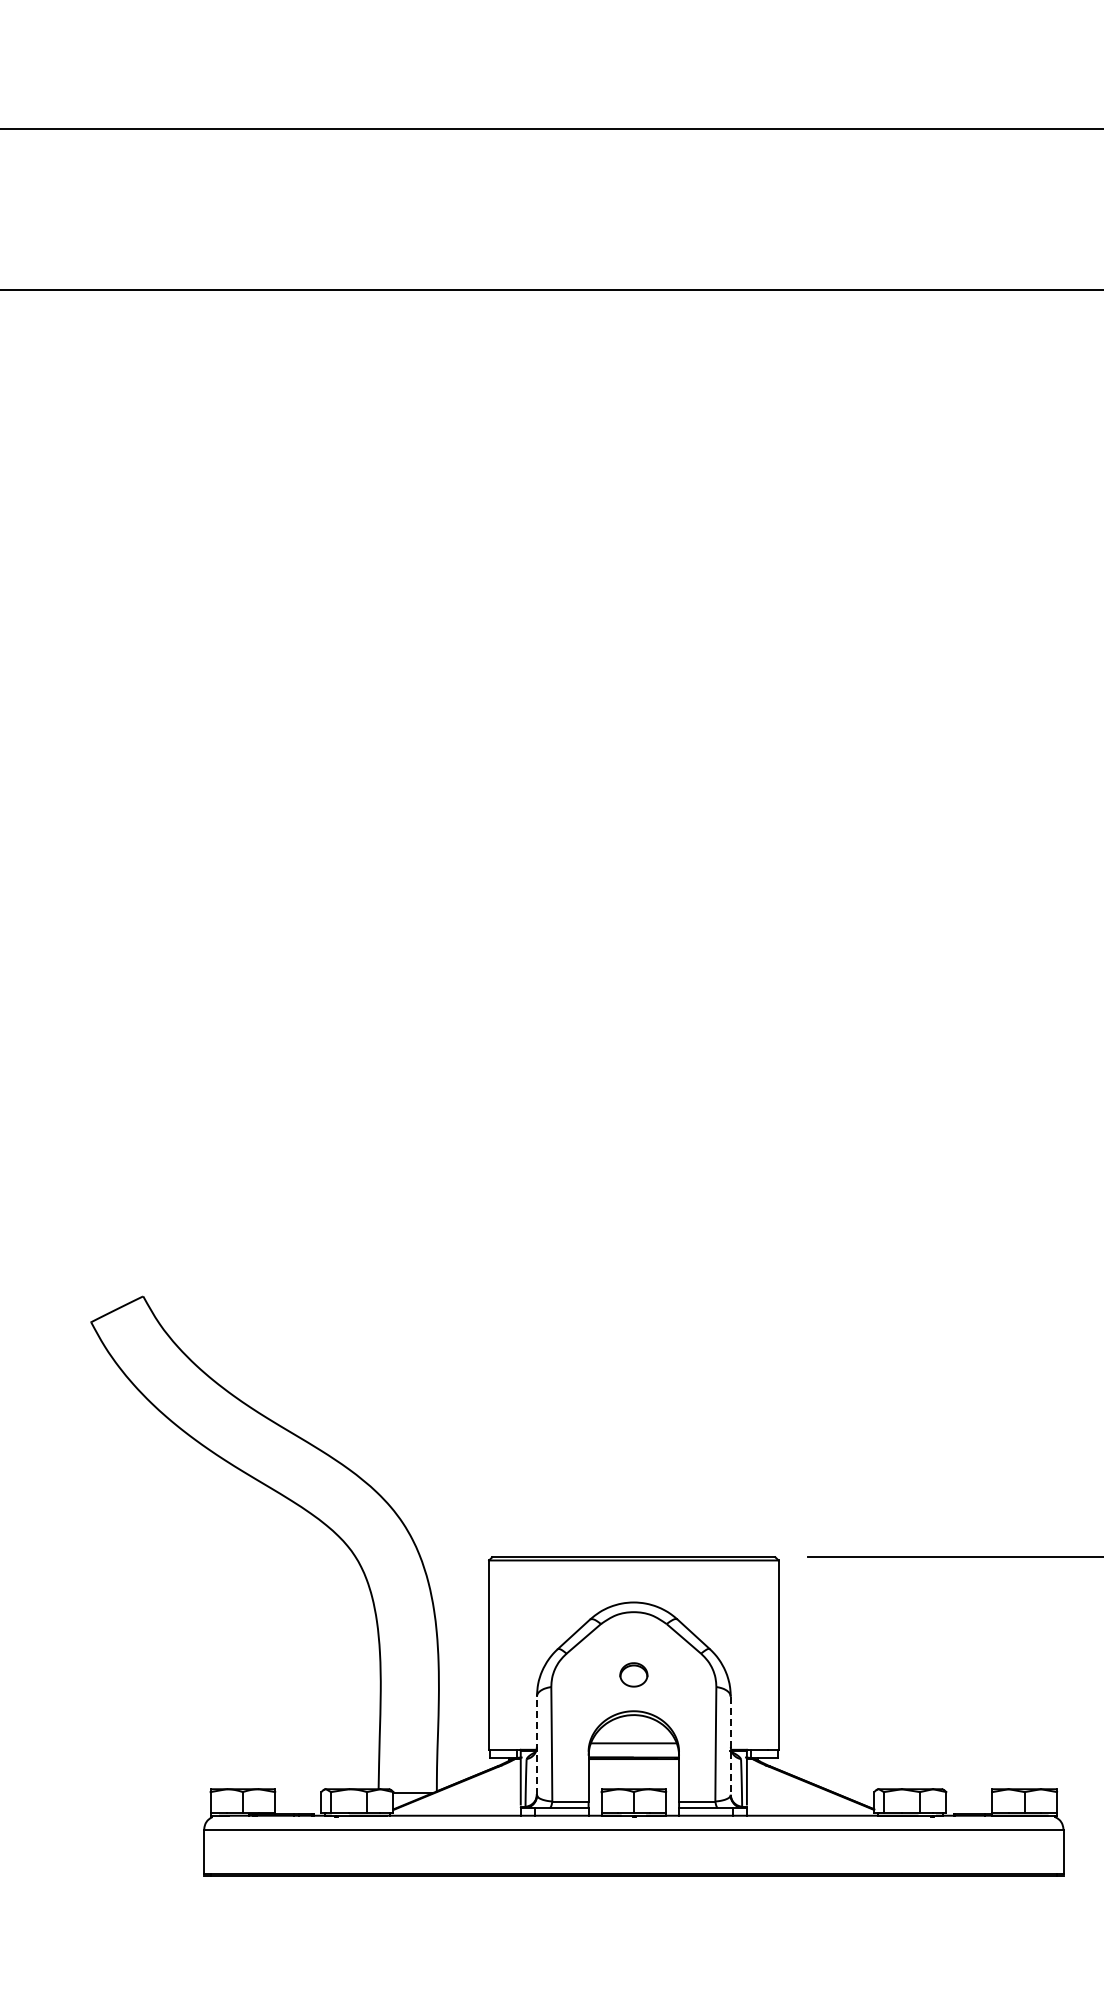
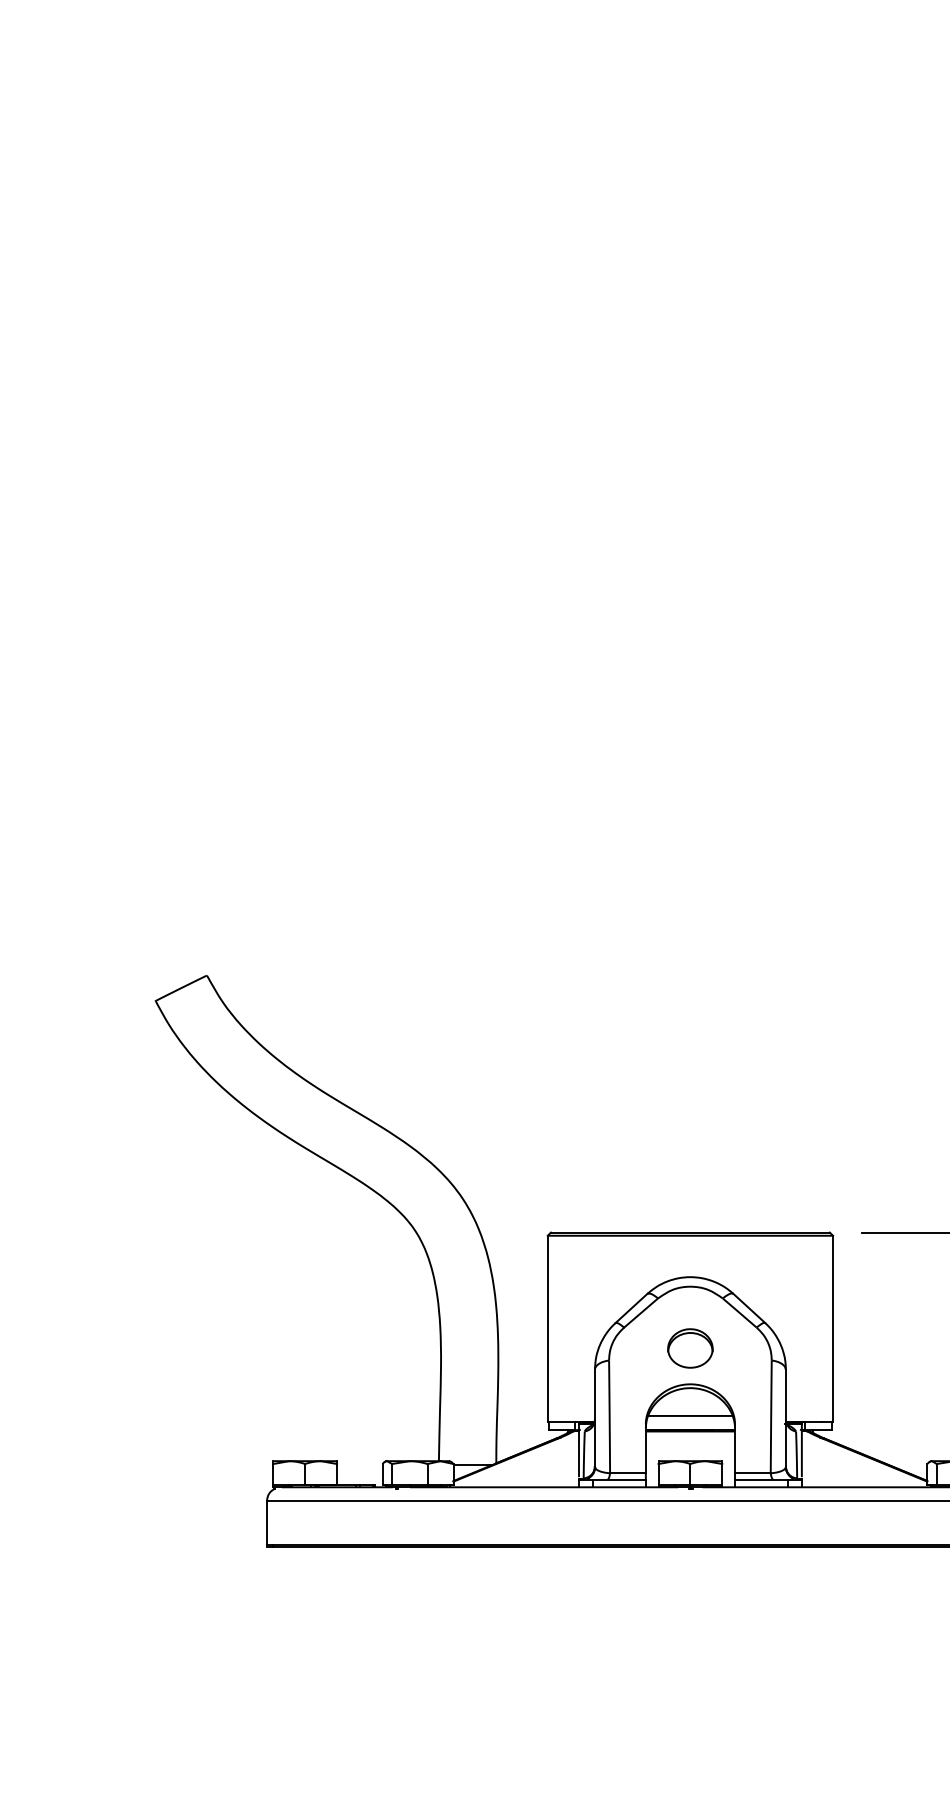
part: (633, 1674) -> (690, 1348), size x1.67
line: (536, 1745) -> (594, 1418), dashed -> solid
line: (730, 1746) -> (785, 1419), dashed -> solid

